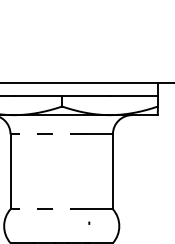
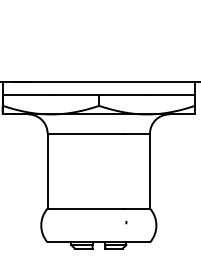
line: (48, 134) -> (85, 133), dashed -> solid
line: (48, 209) -> (85, 208), dashed -> solid

